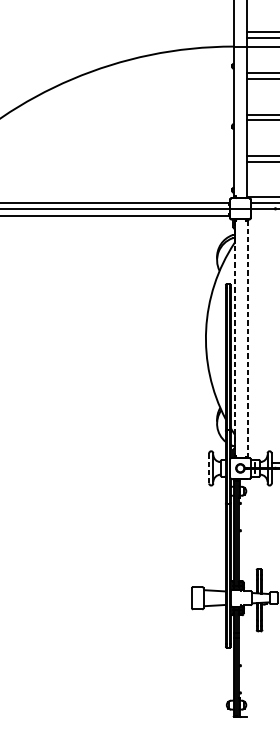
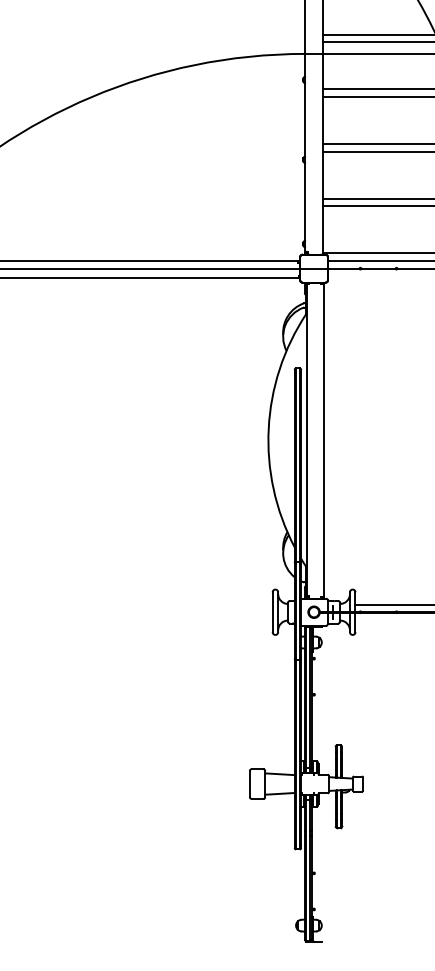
line: (234, 338) -> (306, 440), dashed -> solid
line: (247, 338) -> (323, 440), dashed -> solid
line: (209, 468) -> (272, 612), dashed -> solid

